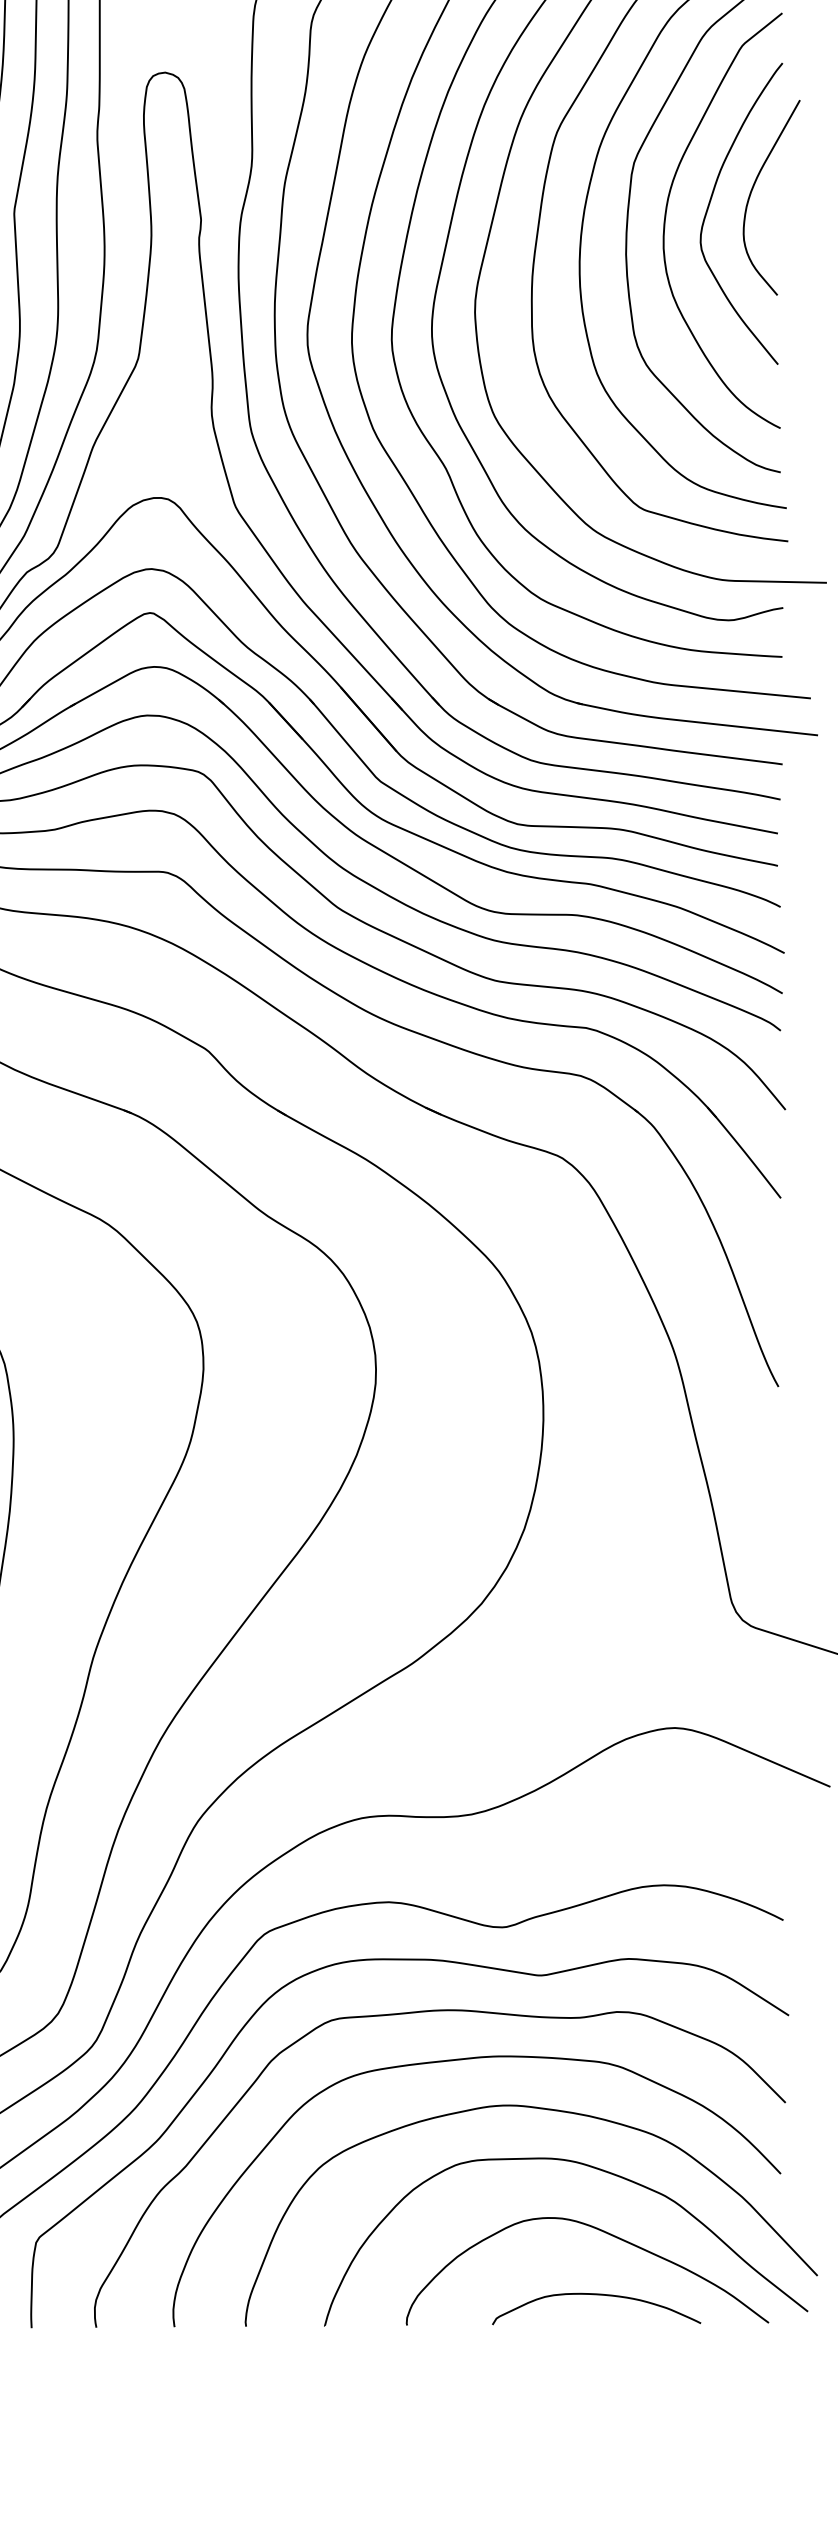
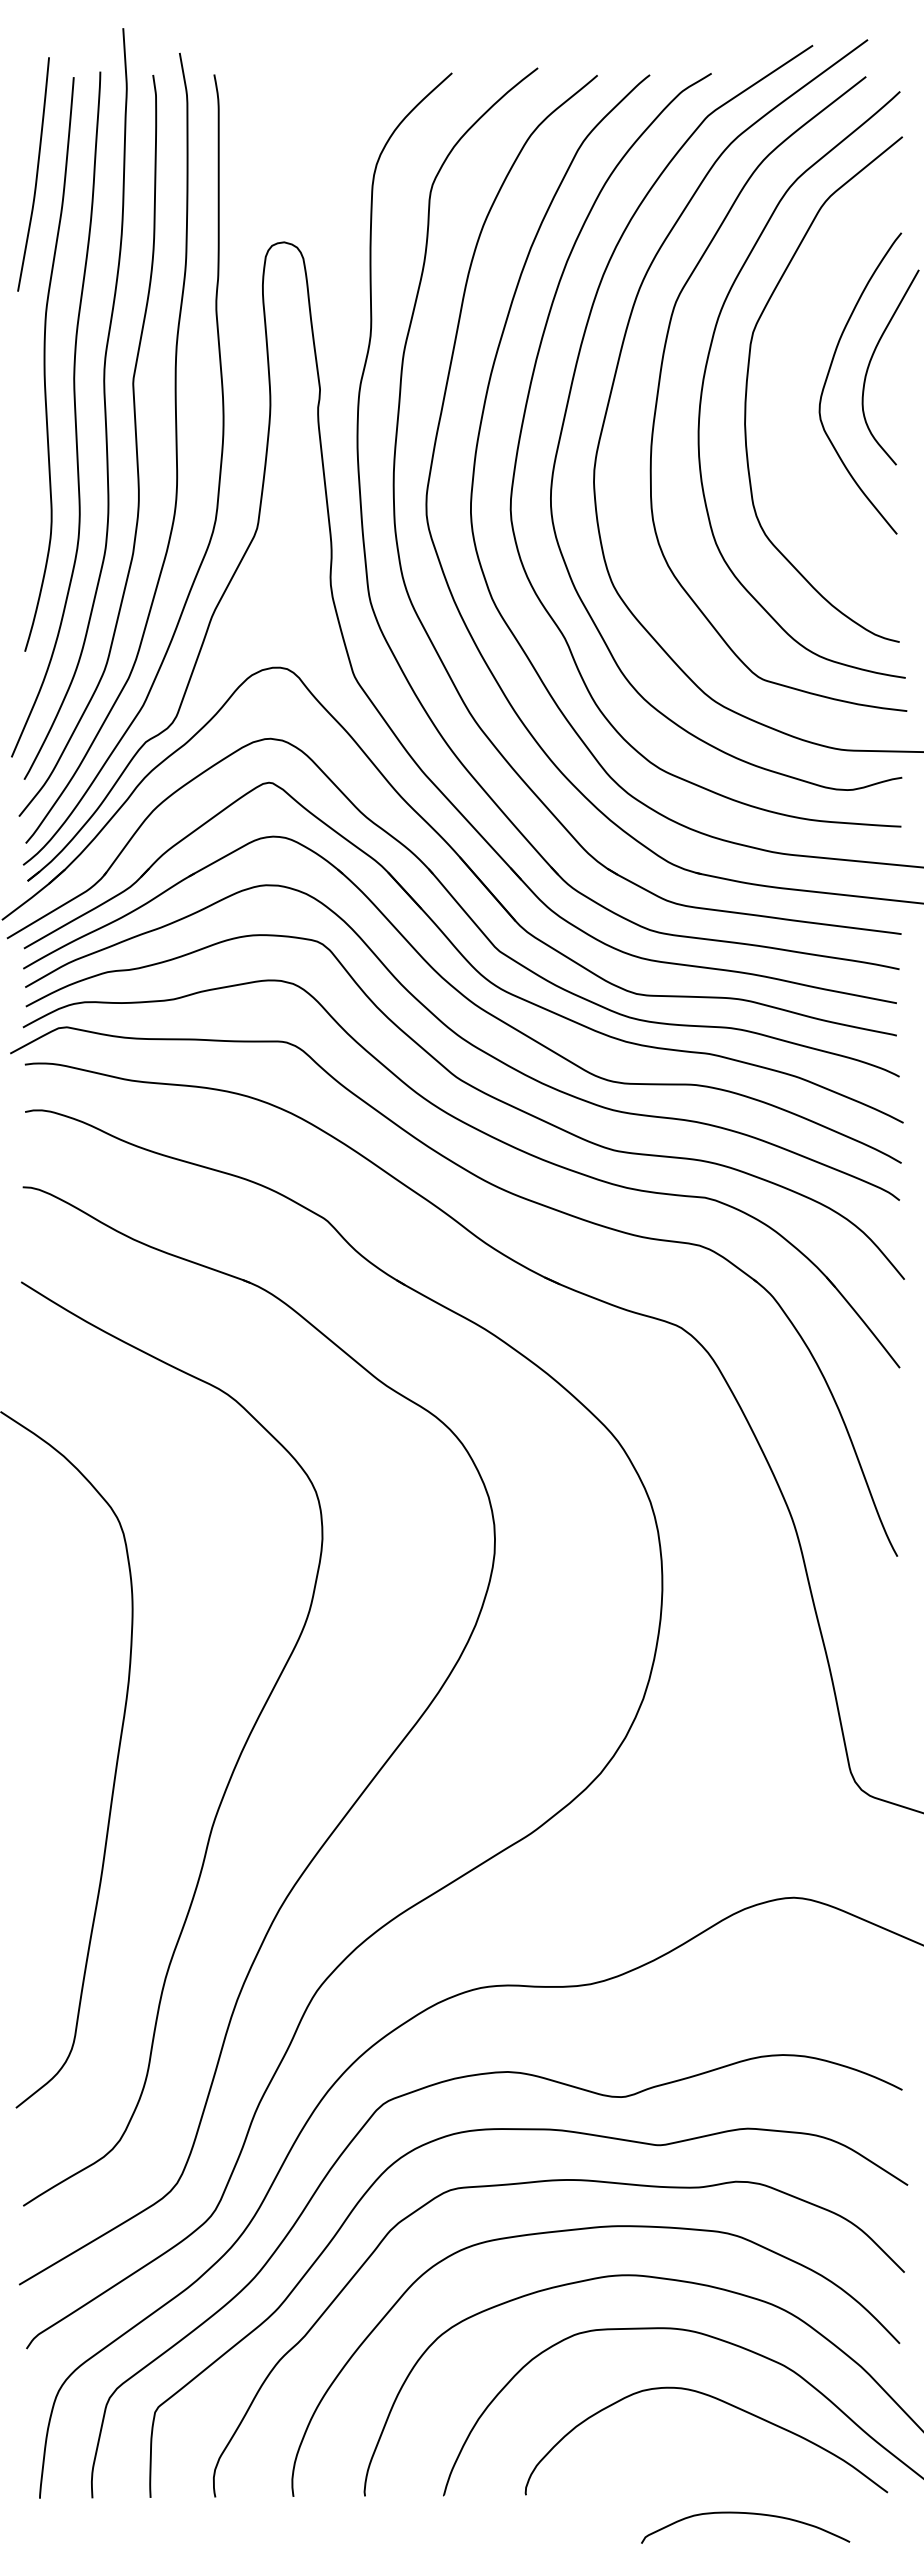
curve: (667, 209) -> (786, 379), removed
curve: (598, 2295) -> (747, 2514), moved

